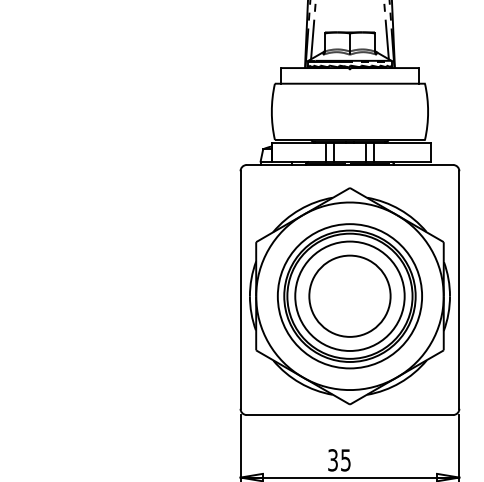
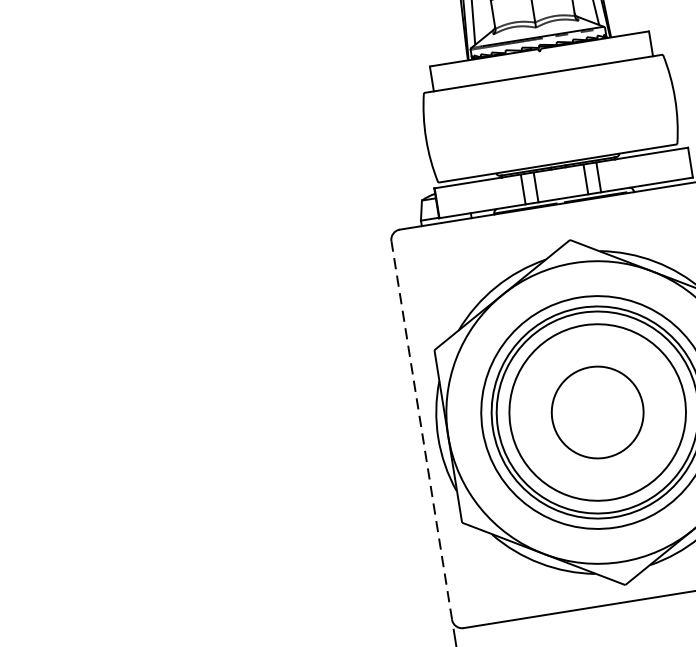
line: (240, 290) -> (421, 431), solid -> dashed
circle: (349, 295) -> (596, 411), size x0.7

